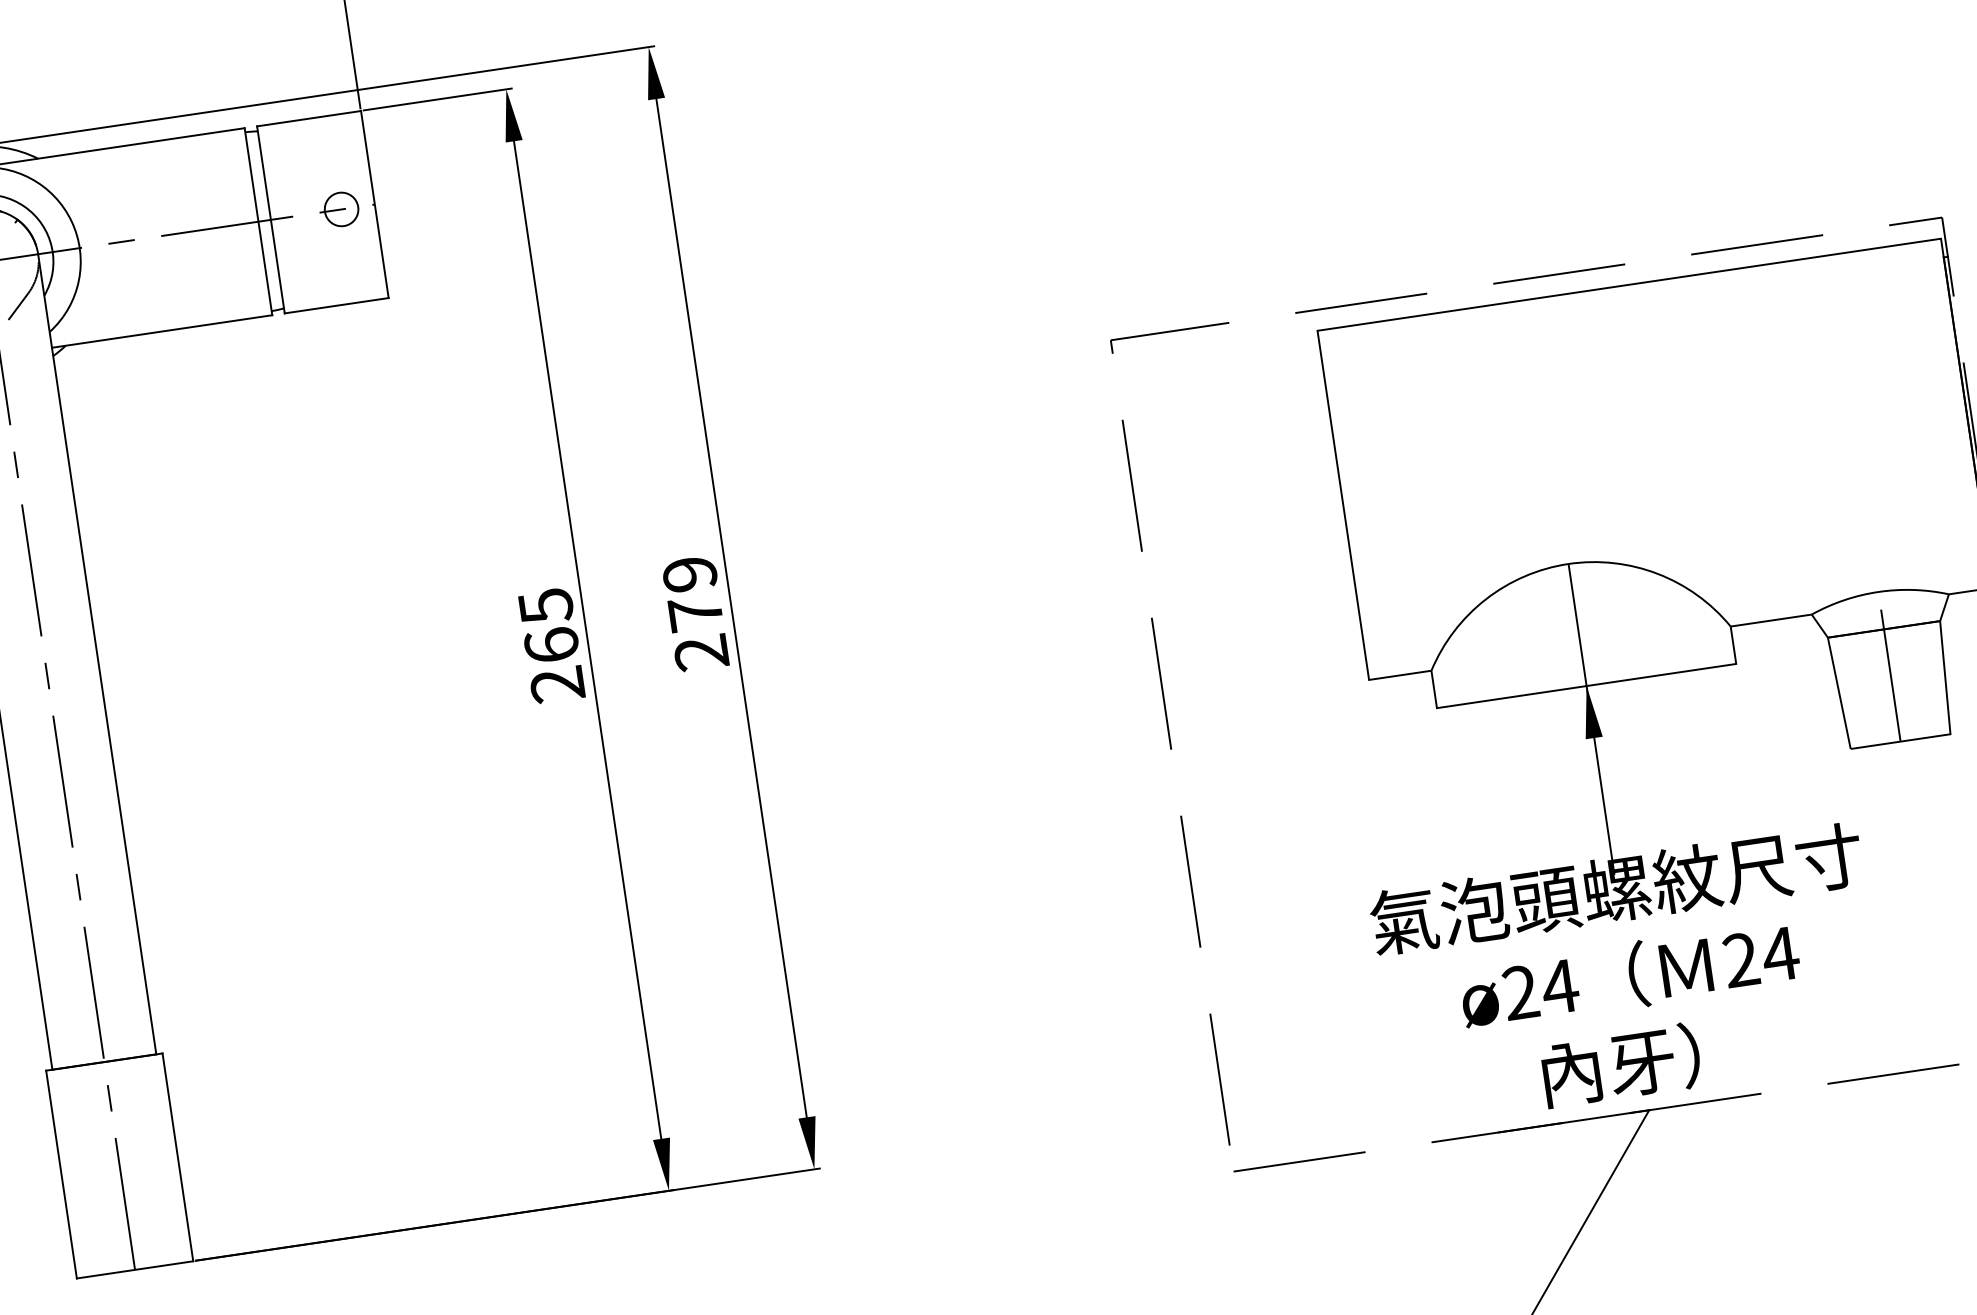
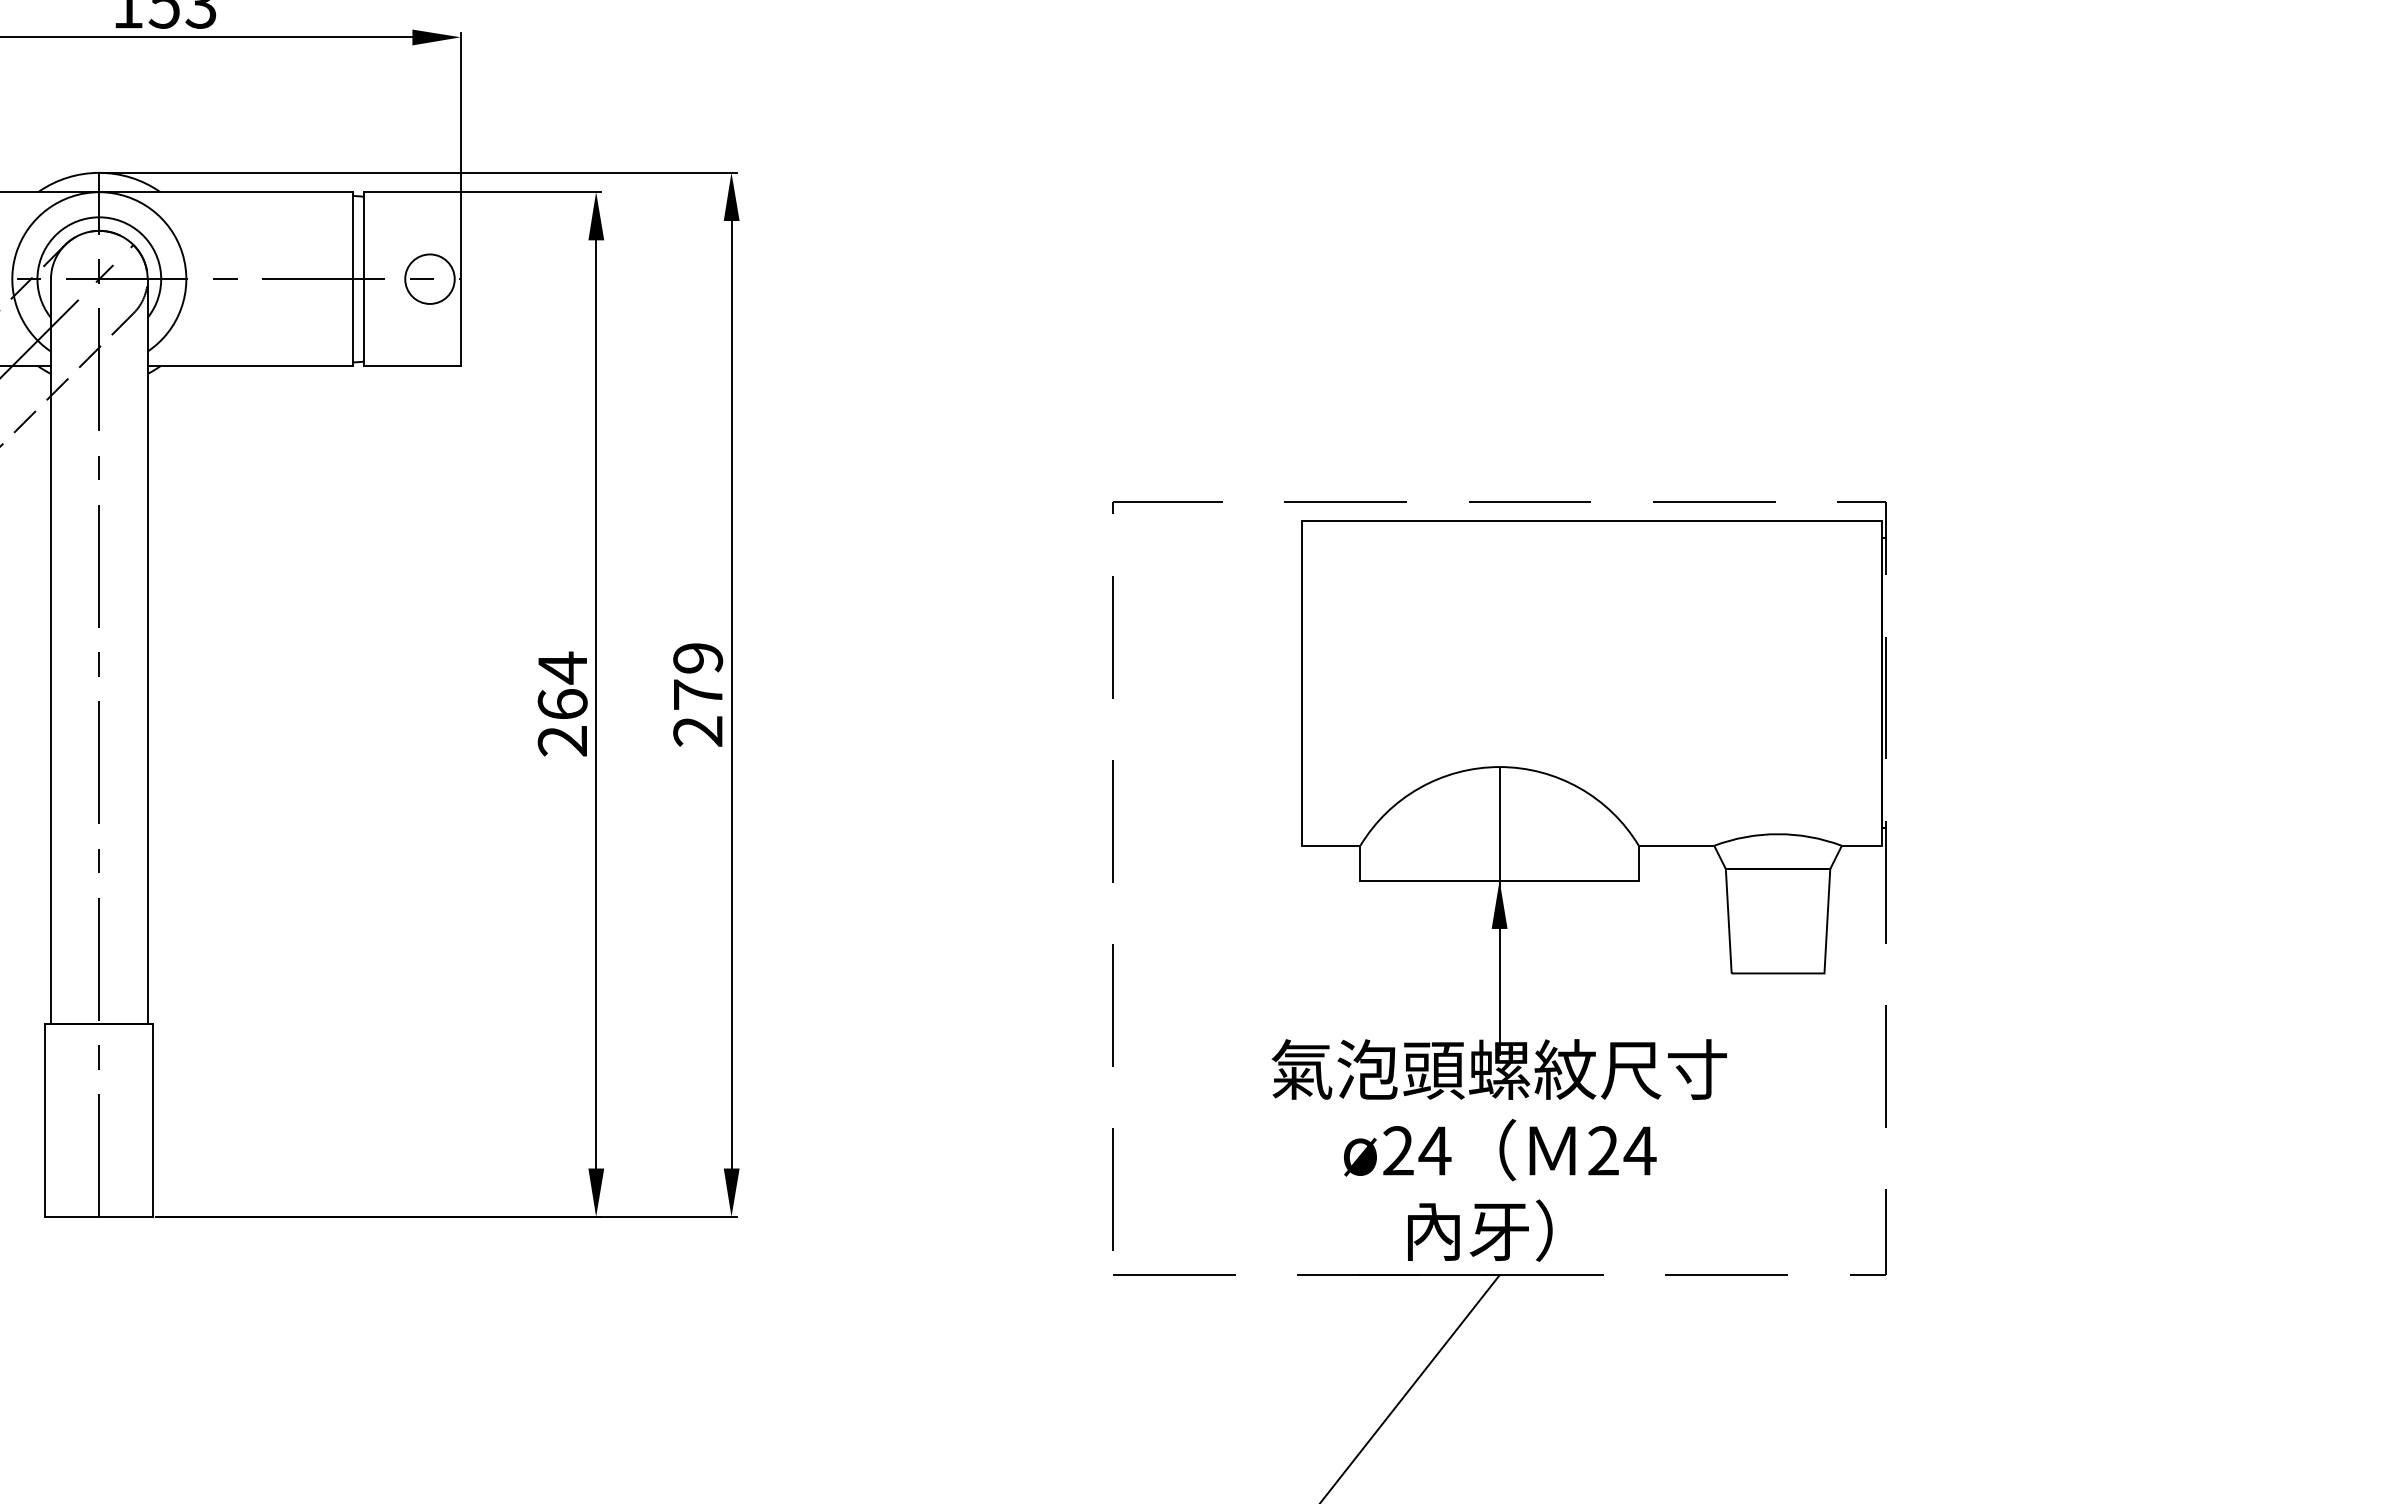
circle: (340, 208) -> (429, 278), size x1.6
text: (545, 605) -> (562, 667), 265 -> 264
line: (1889, 666) -> (1778, 903), removed

